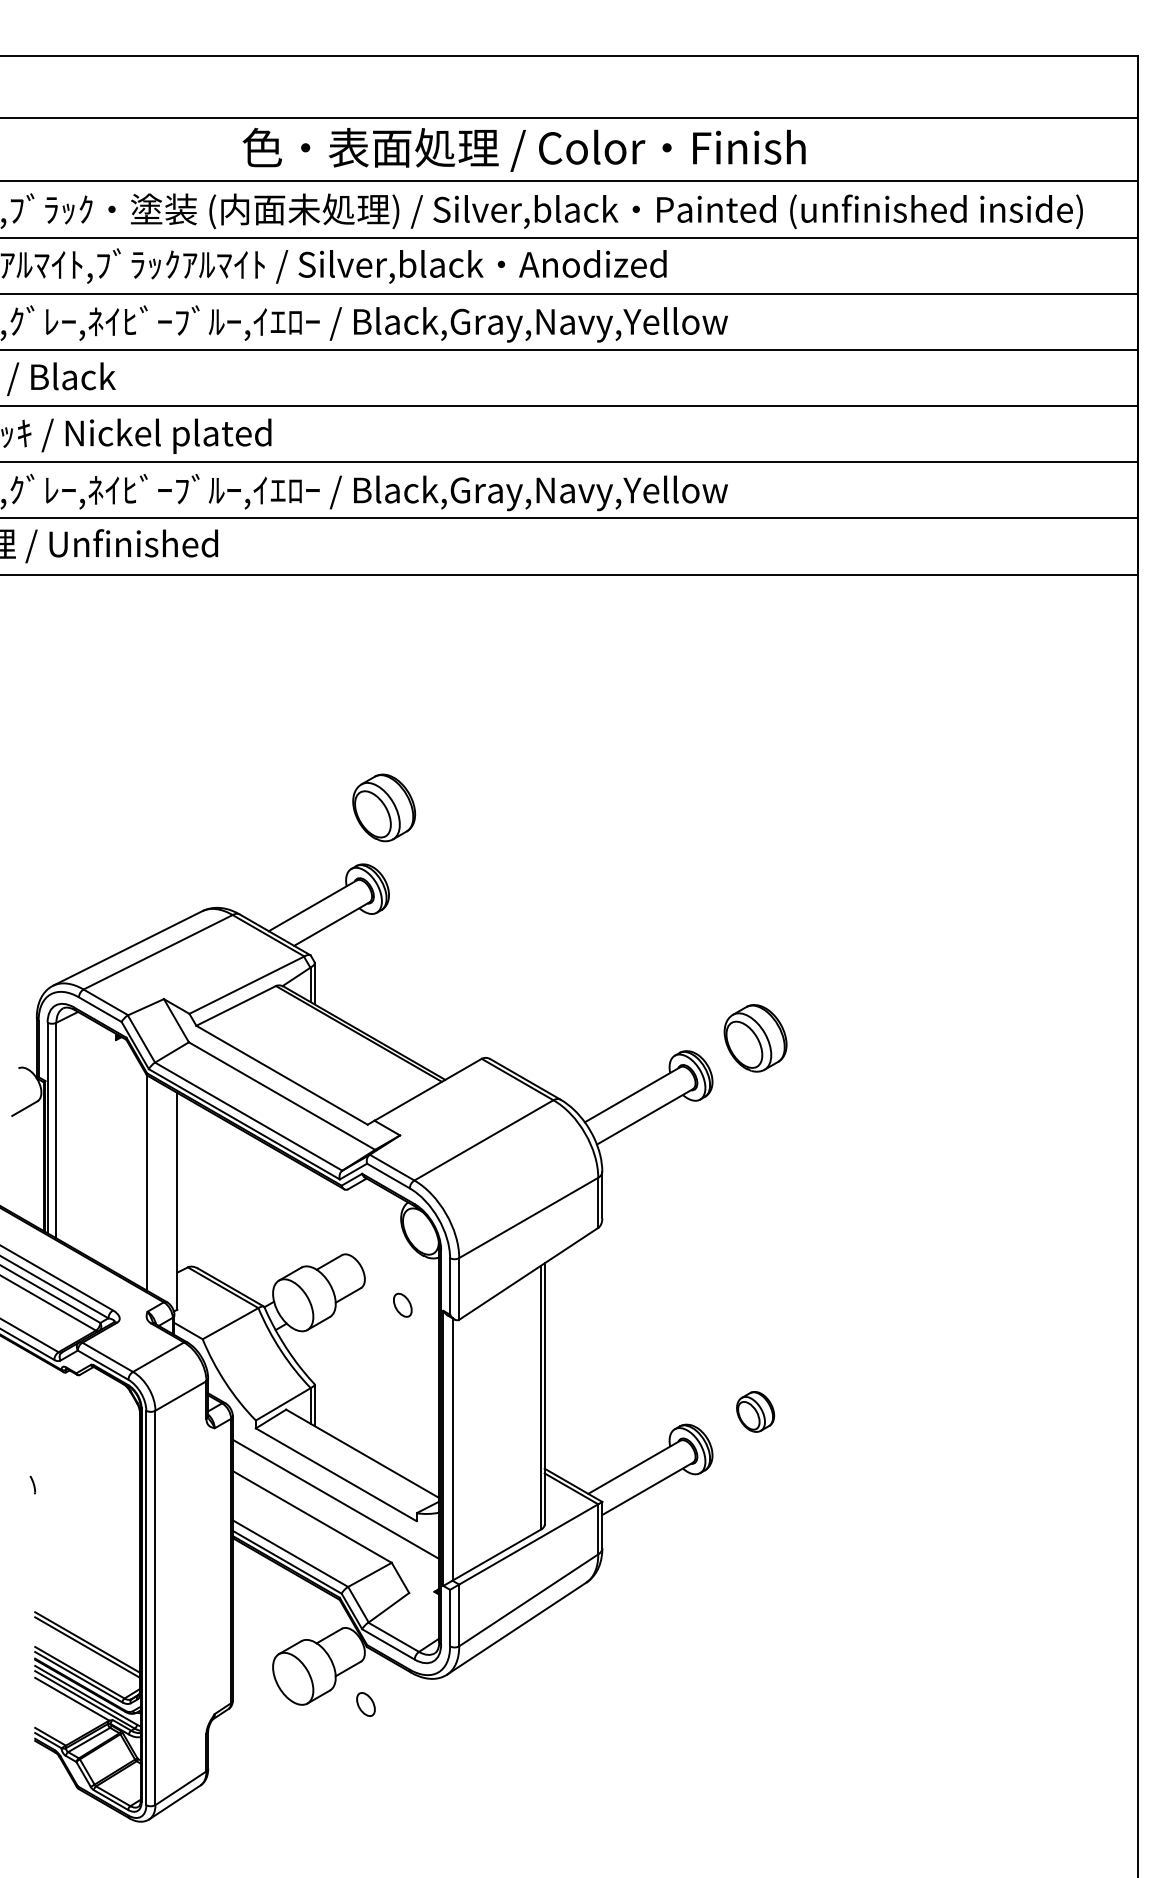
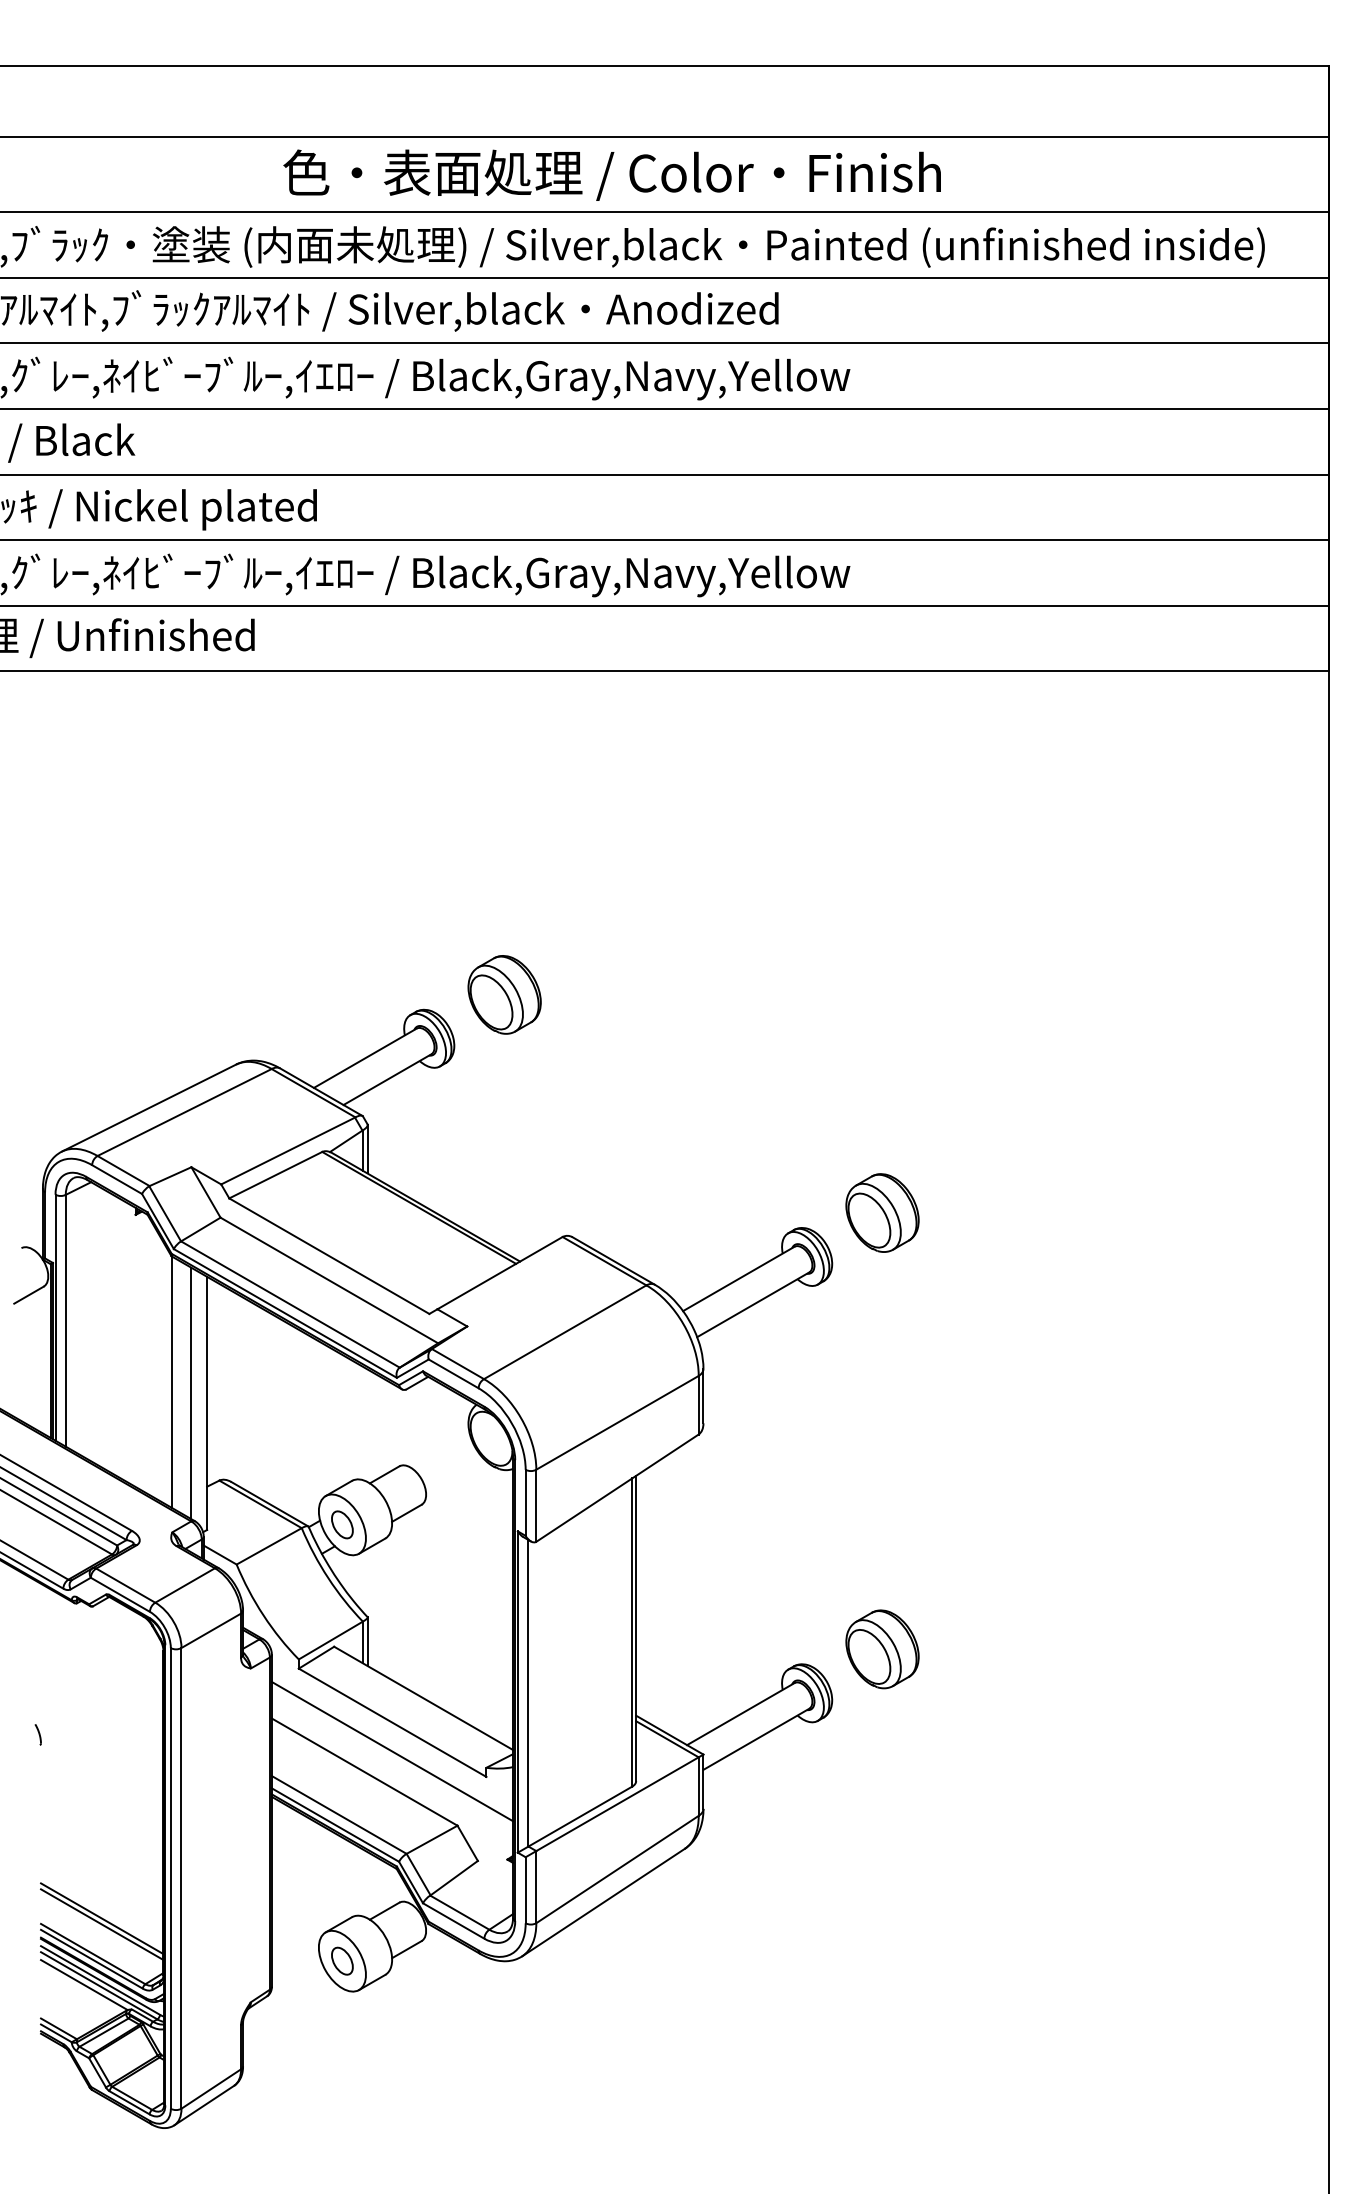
part: (384, 807) -> (504, 994), moved
line: (164, 1192) -> (191, 1393), added
part: (402, 1304) -> (342, 1524), moved
part: (755, 1411) -> (882, 1649), size x1.67
part: (366, 1703) -> (342, 1960), moved

